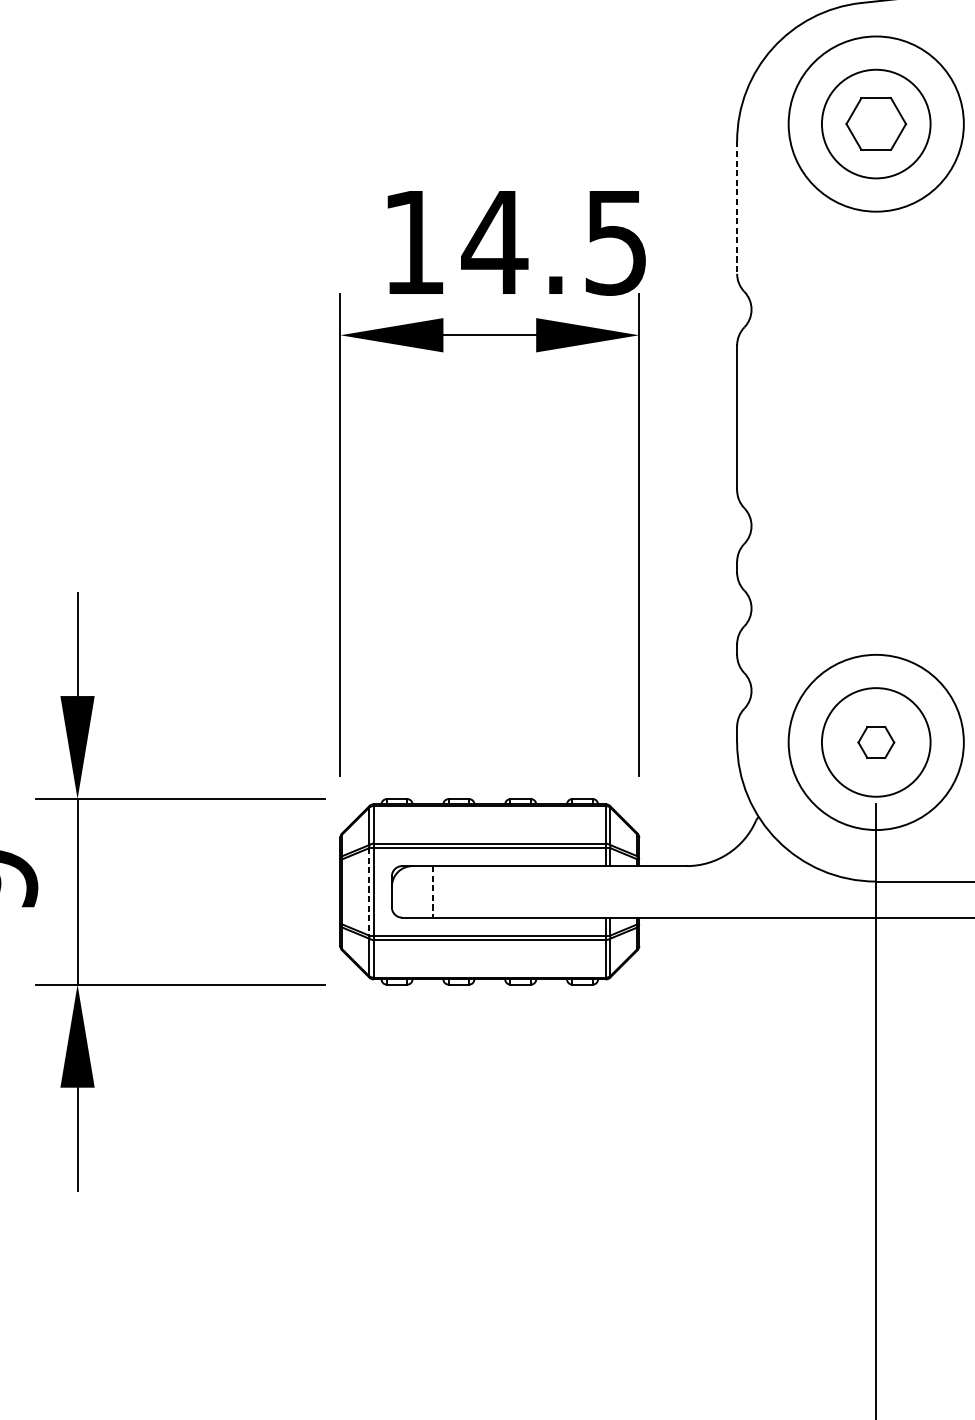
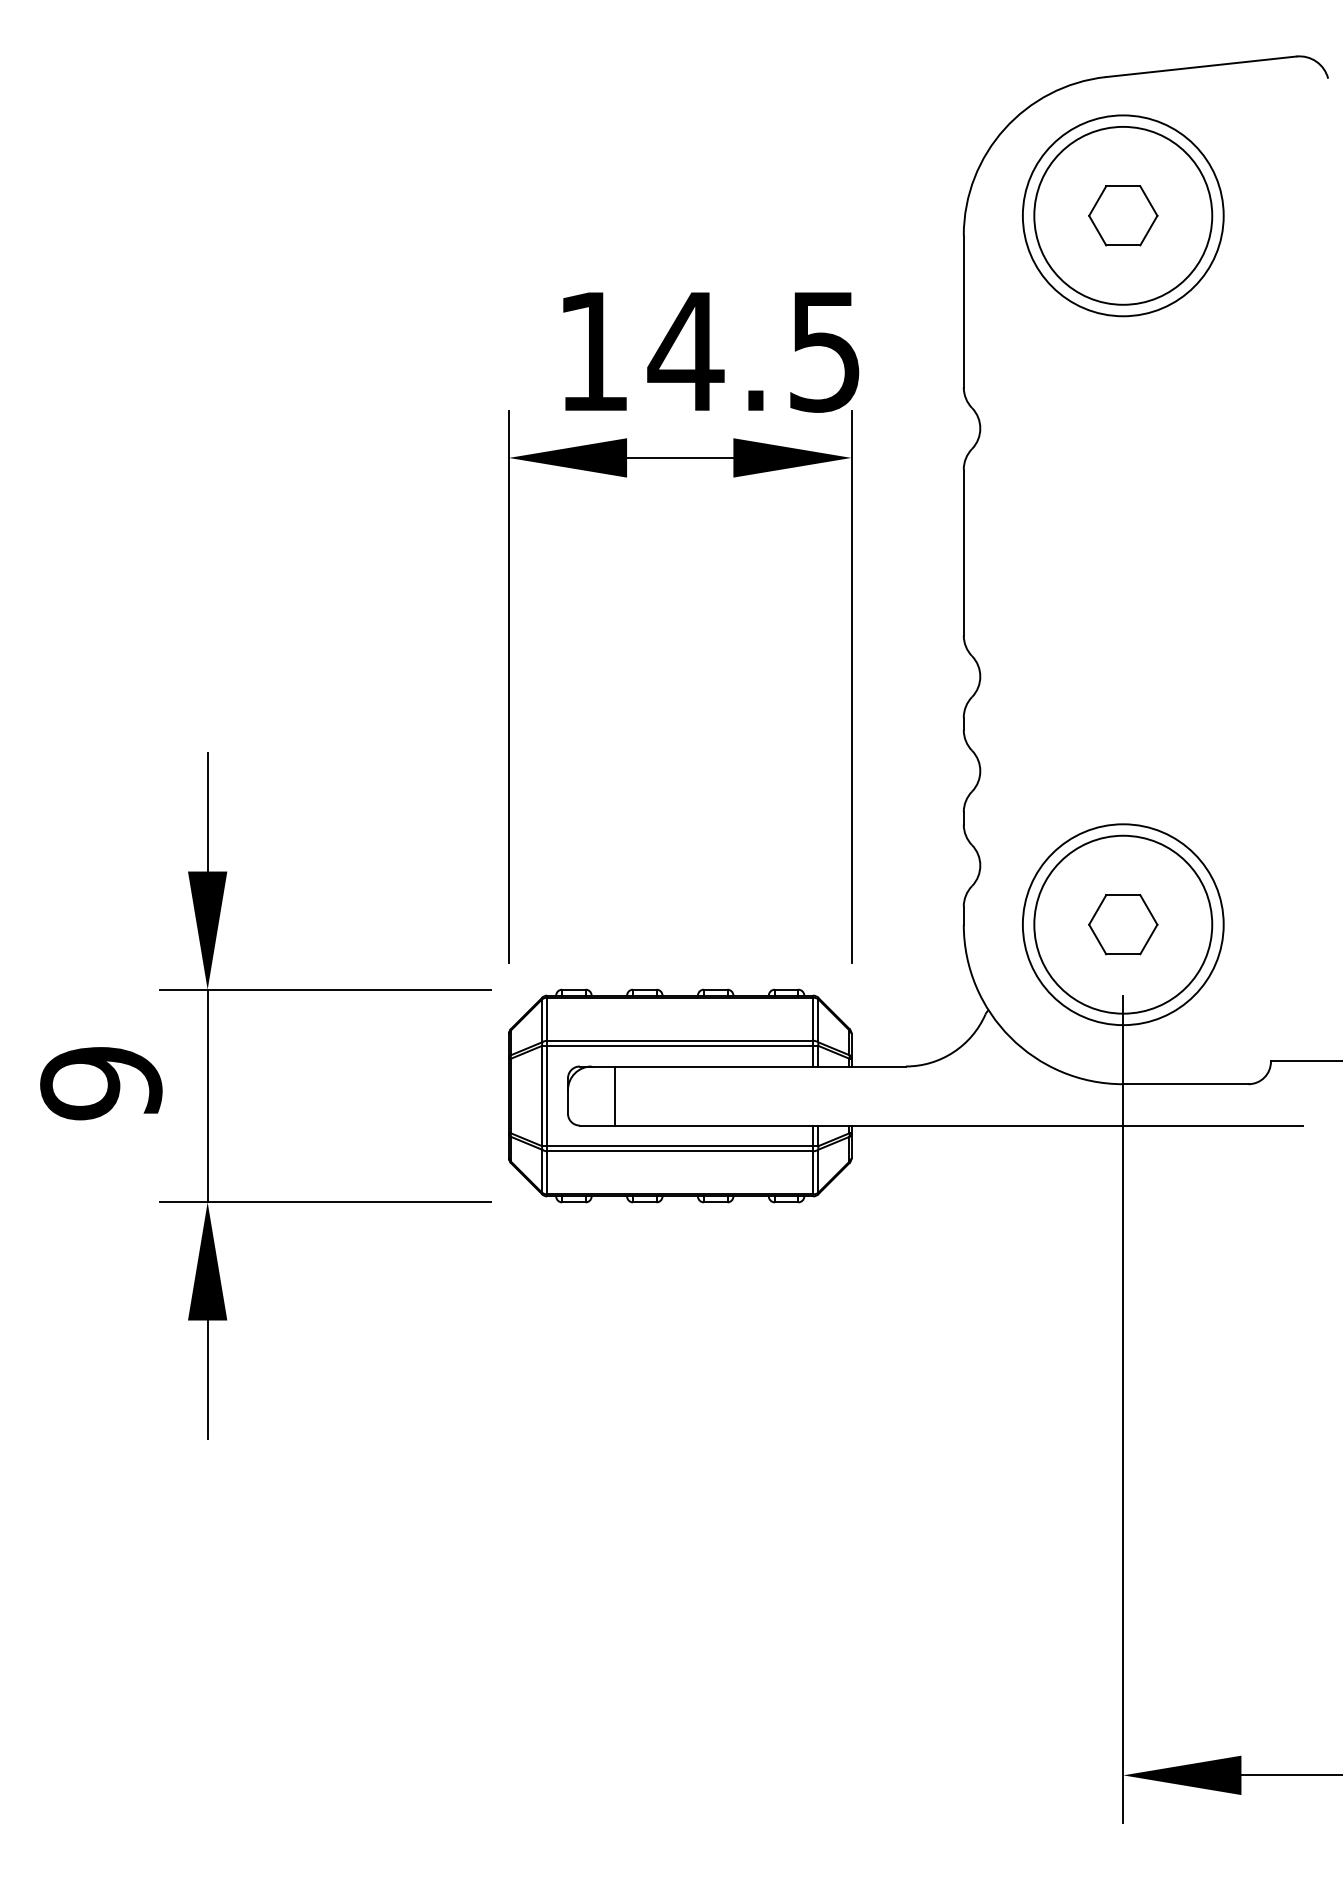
circle: (876, 123) -> (1123, 215), size x1.43
line: (736, 207) -> (963, 311), dashed -> solid
circle: (876, 742) -> (1123, 924), size x1.43
part: (876, 742) -> (1123, 924), size x1.67
line: (369, 892) -> (542, 1096), dashed -> solid
line: (433, 892) -> (615, 1096), dashed -> solid

